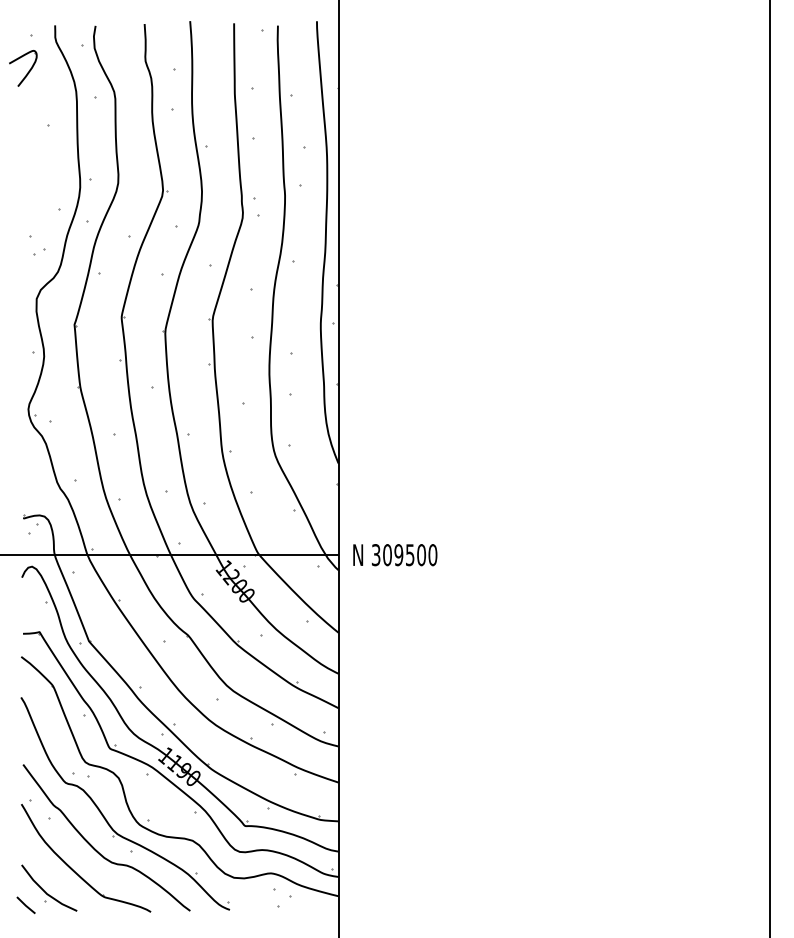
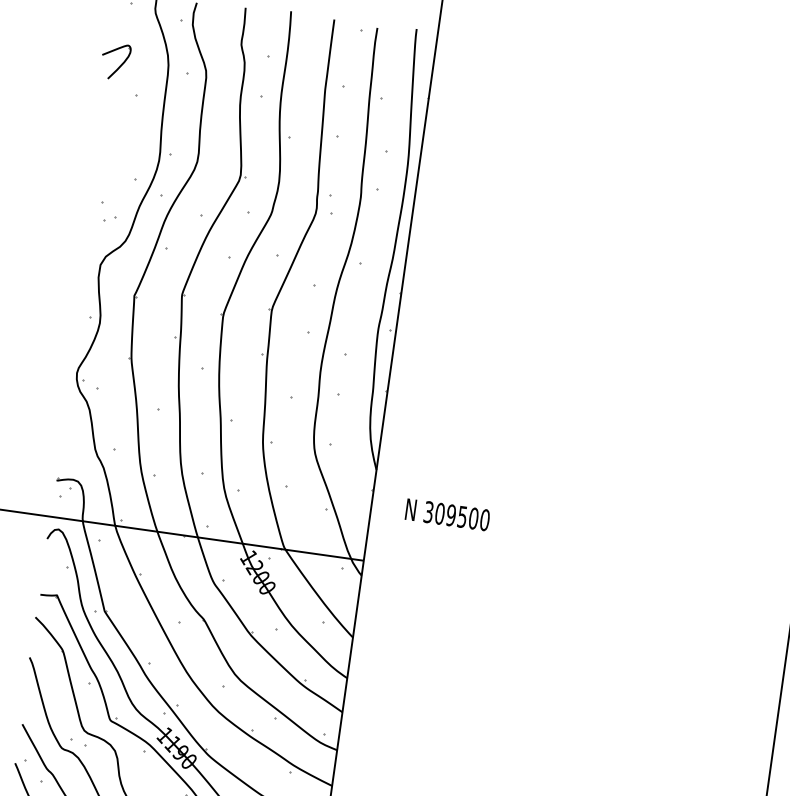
part: (23, 68) -> (115, 61), moved
text: (395, 555) -> (447, 515), moved

